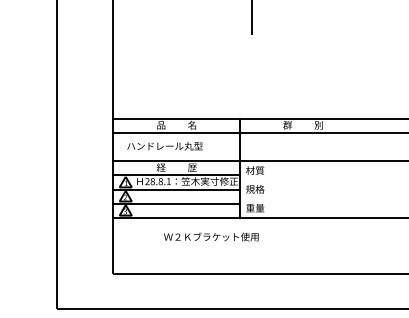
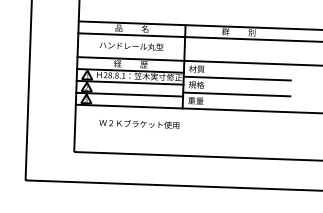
text: (164, 146) -> (131, 46), moved
line: (302, 180) -> (236, 78), added
line: (302, 198) -> (236, 94), added
text: (211, 236) -> (139, 123), moved

